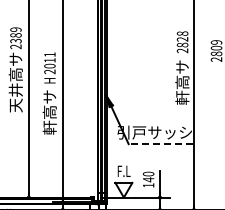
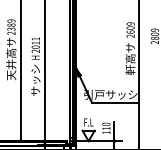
text: (182, 39) -> (130, 28), 2828 -> 2609
text: (49, 112) -> (35, 80), 軒高サ -> サッシ
line: (160, 144) -> (114, 103), dashed -> solid
text: (148, 179) -> (106, 128), 140 -> 110

